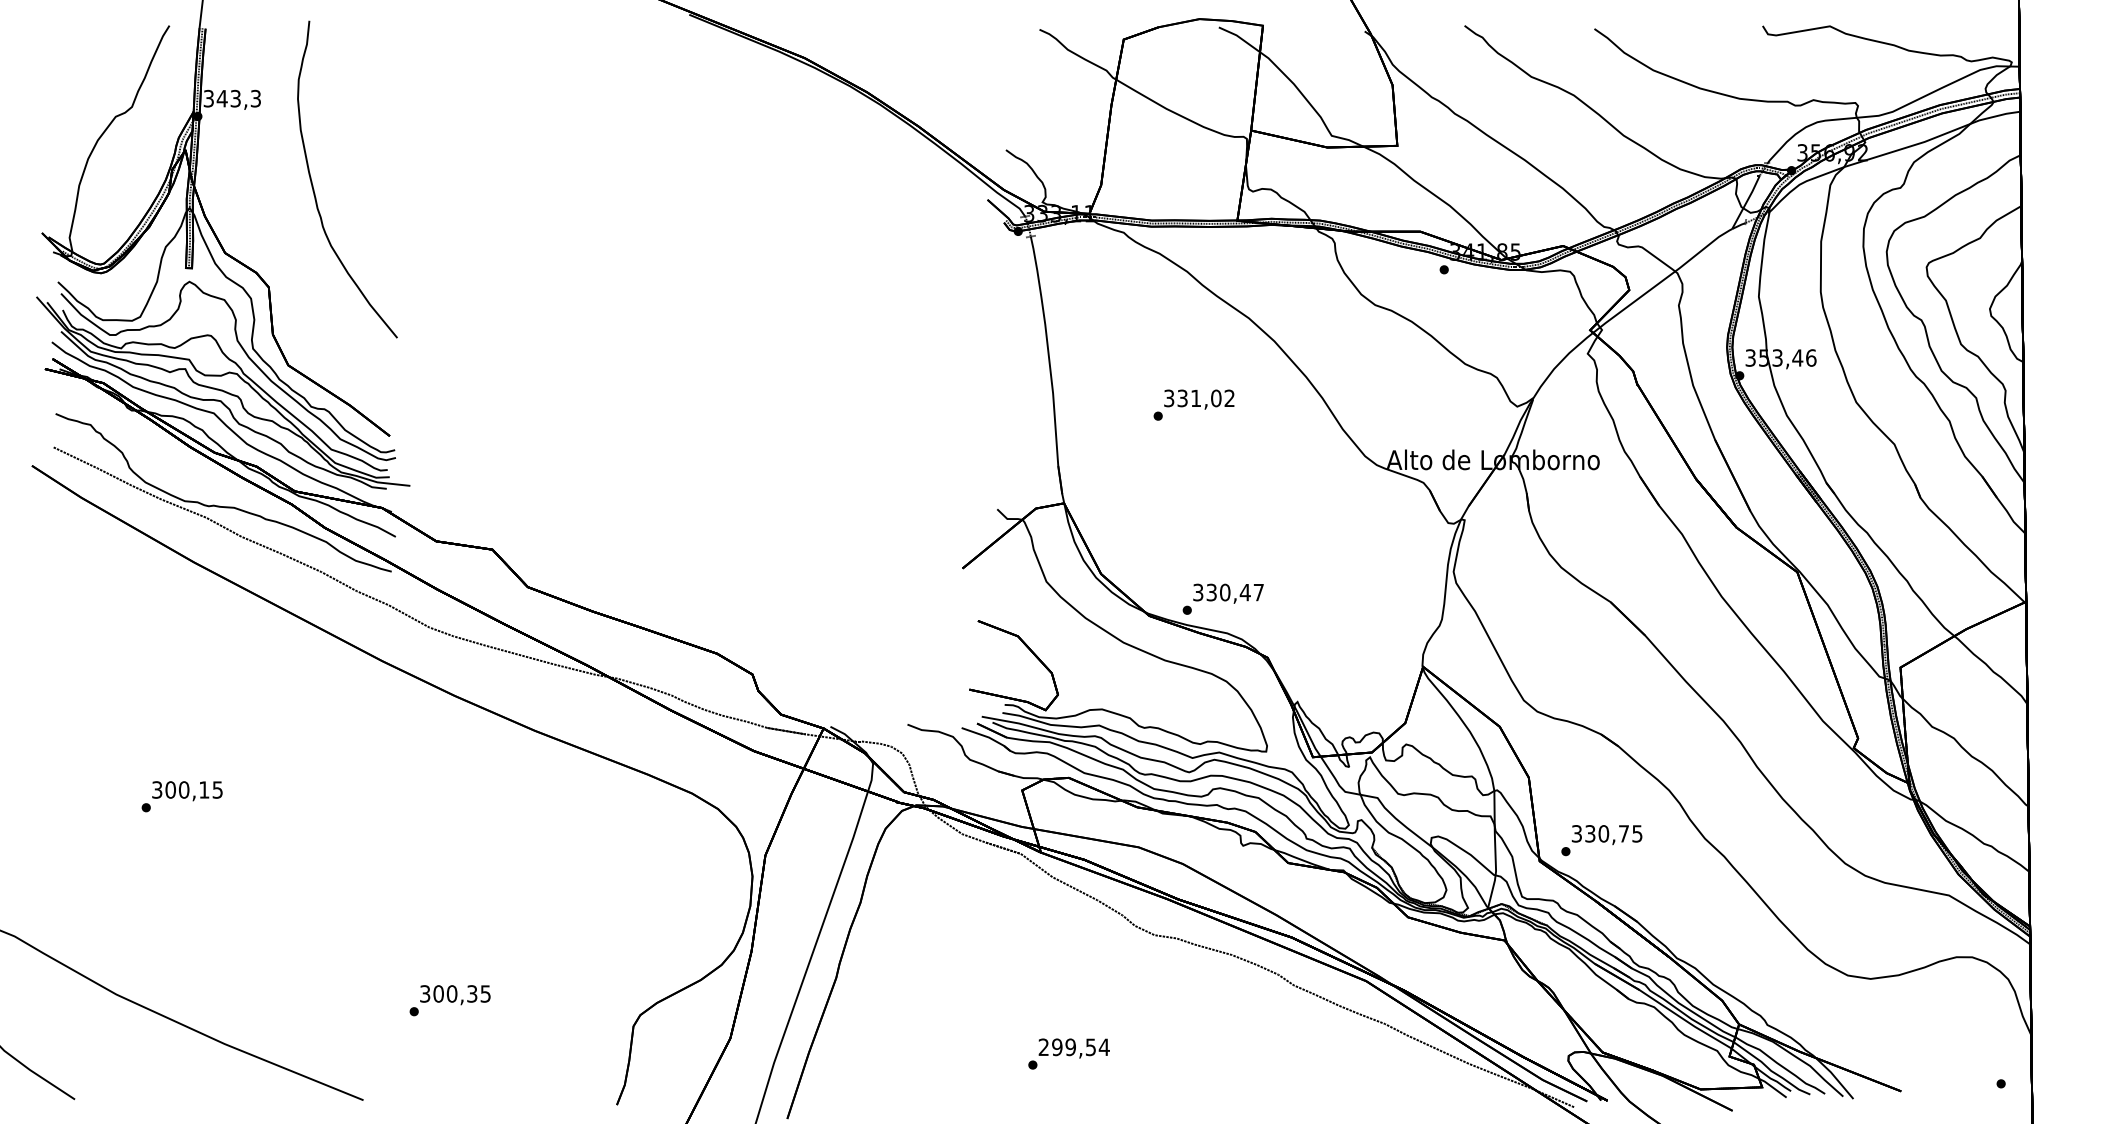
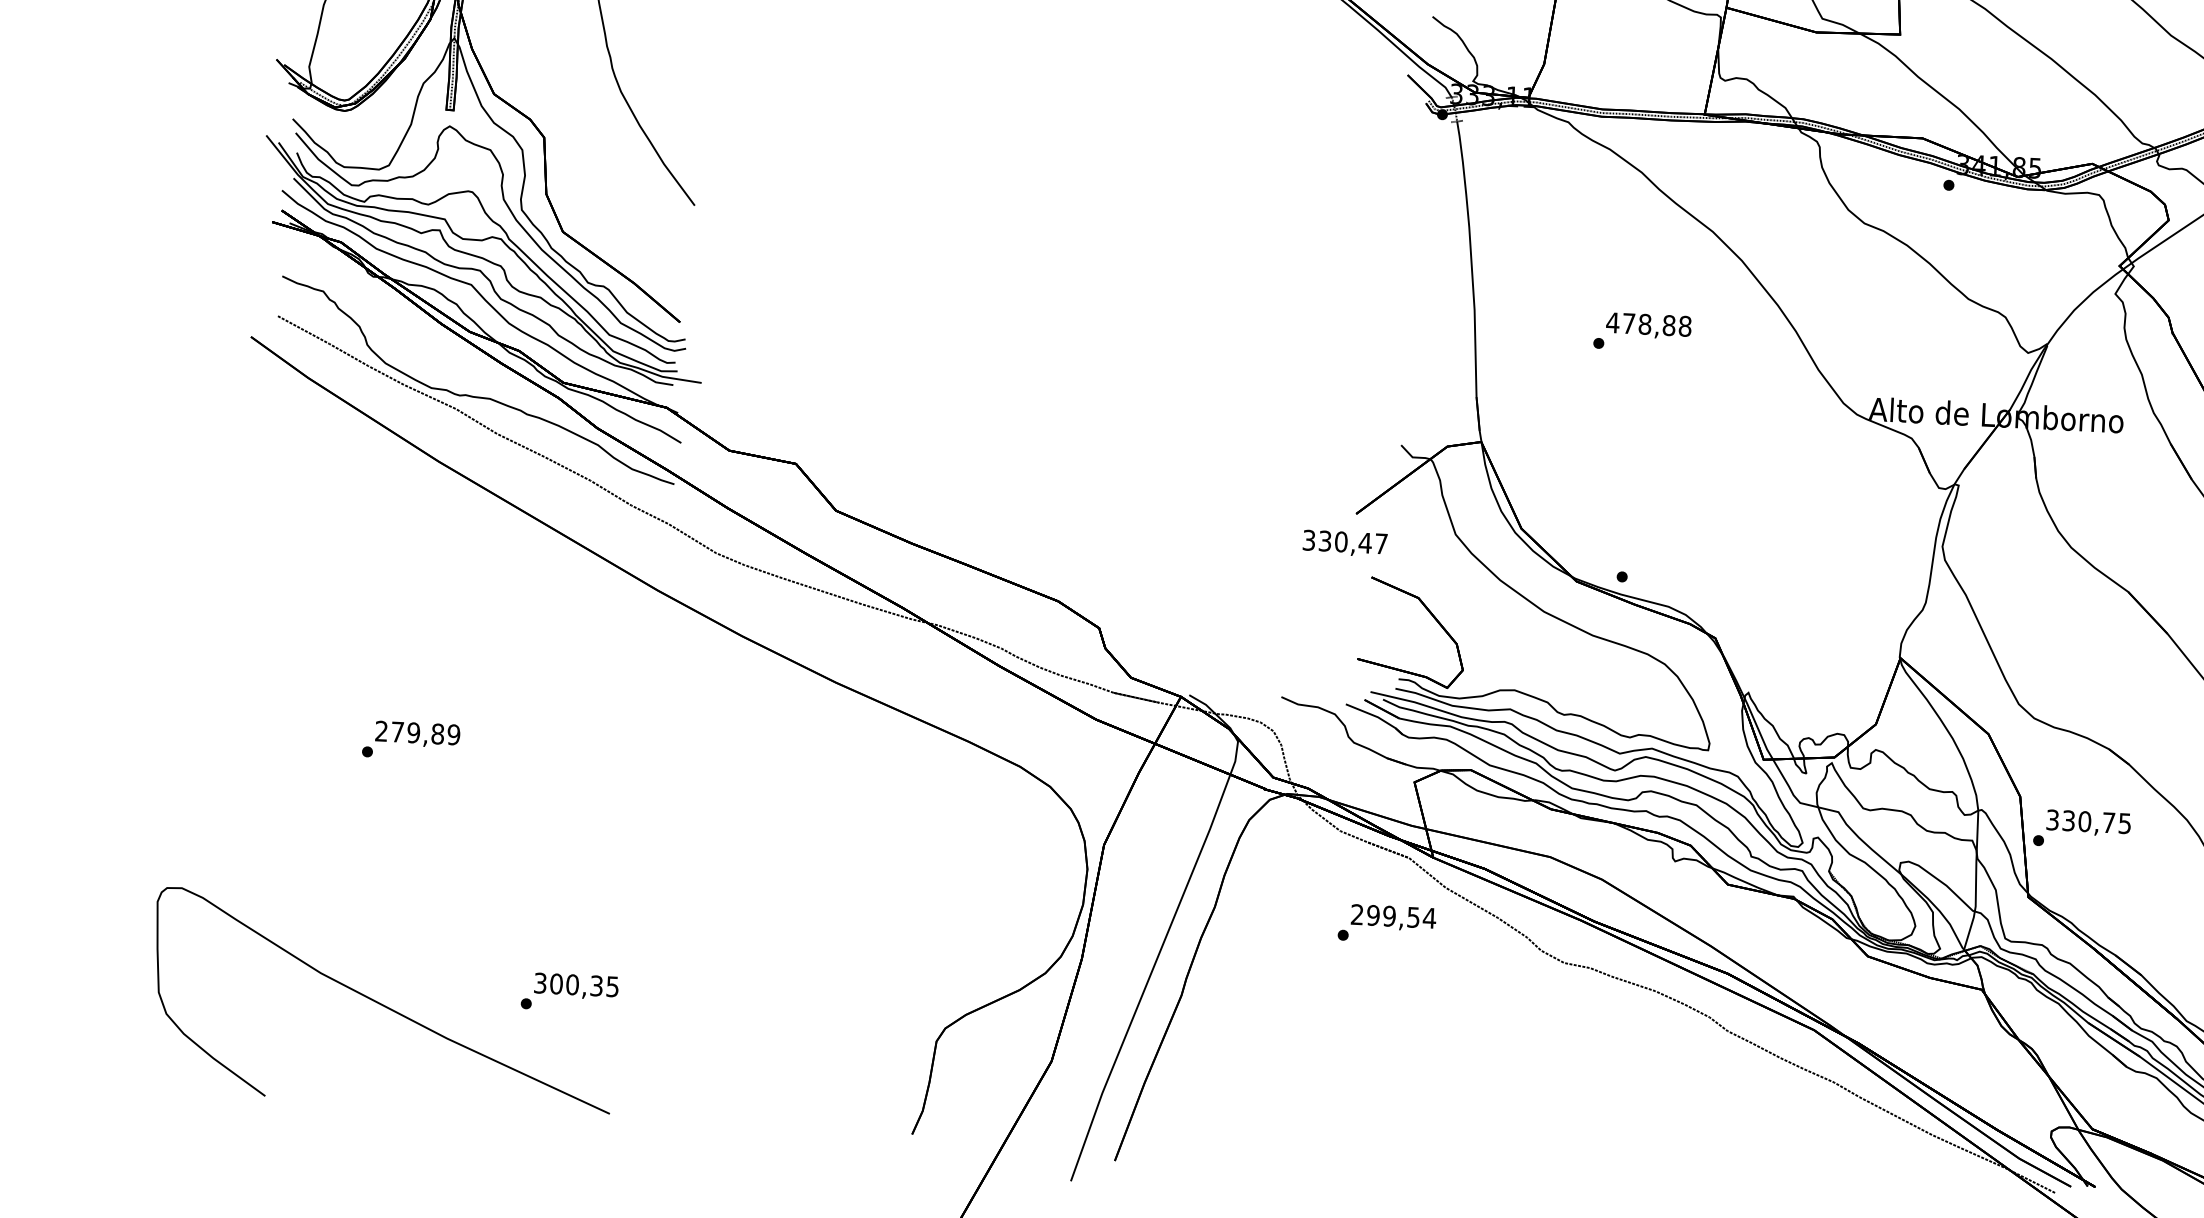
text: (1198, 398) -> (1647, 324), 331,02 -> 478,88
text: (1228, 593) -> (1345, 543), moved
text: (187, 789) -> (417, 732), 300,15 -> 279,89
text: (1601, 840) -> (2081, 829), moved
text: (449, 1000) -> (569, 992), moved
text: (1068, 1053) -> (1386, 923), moved

